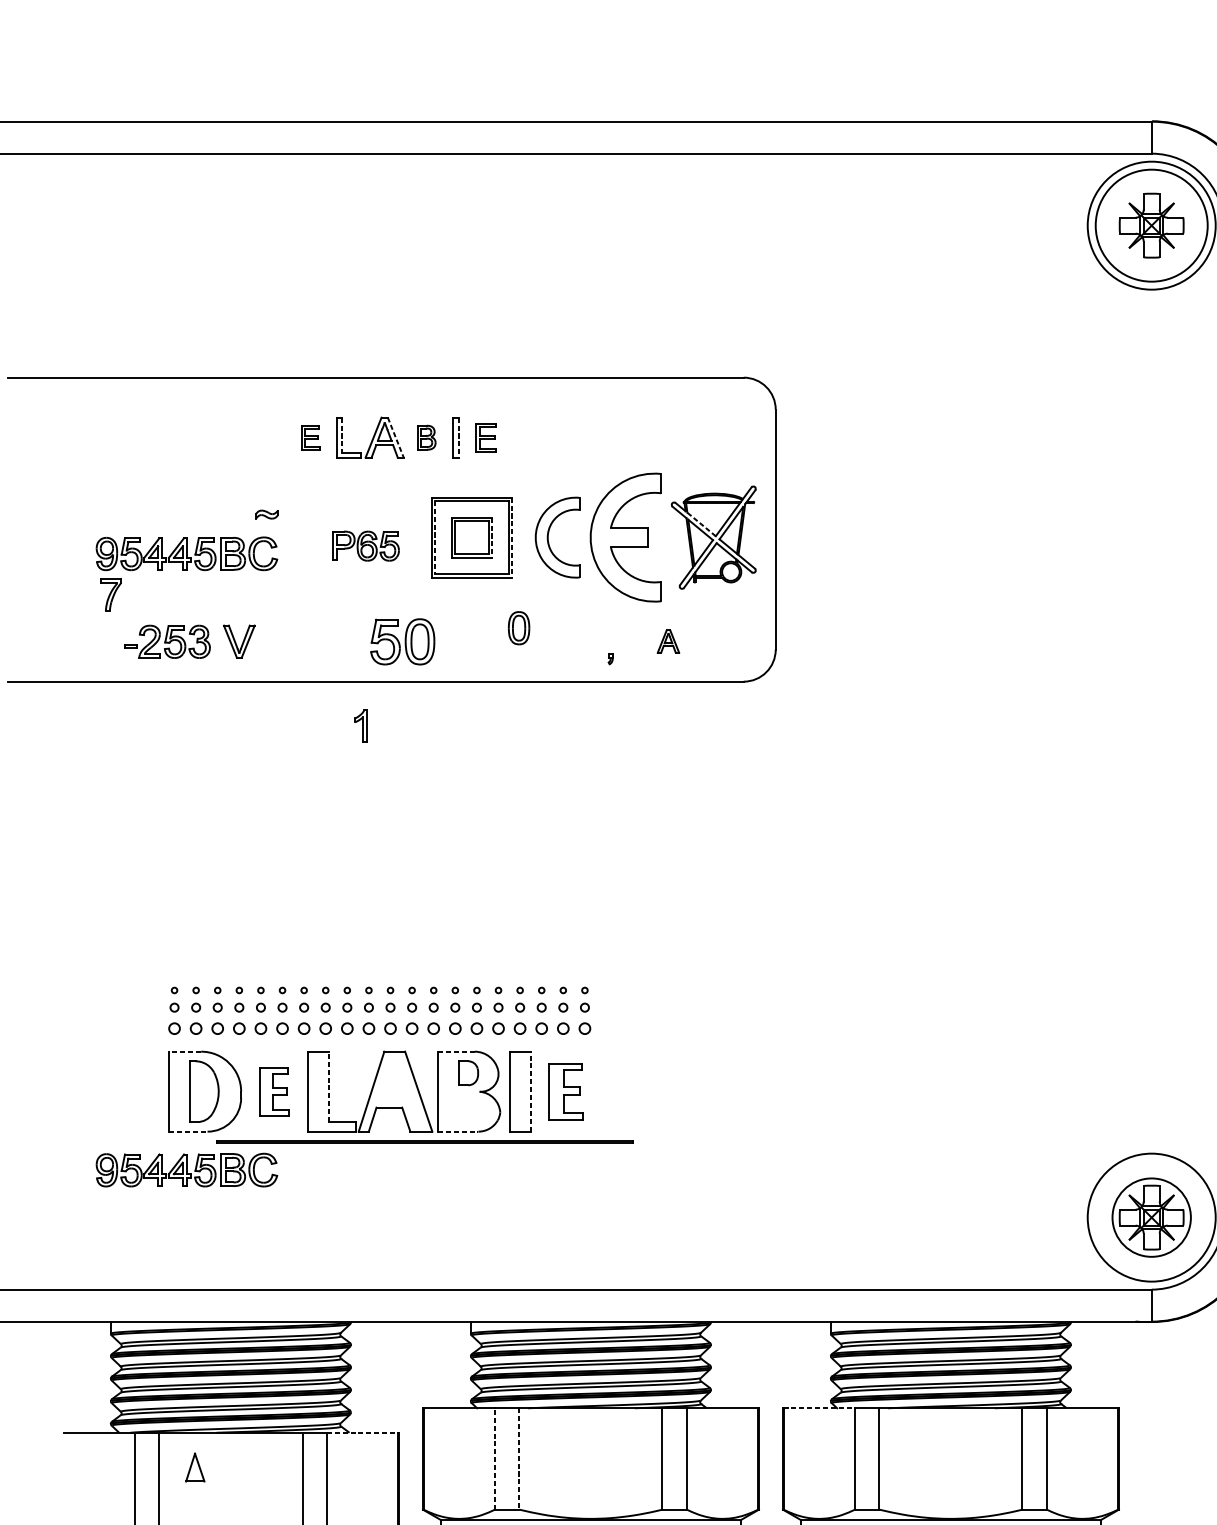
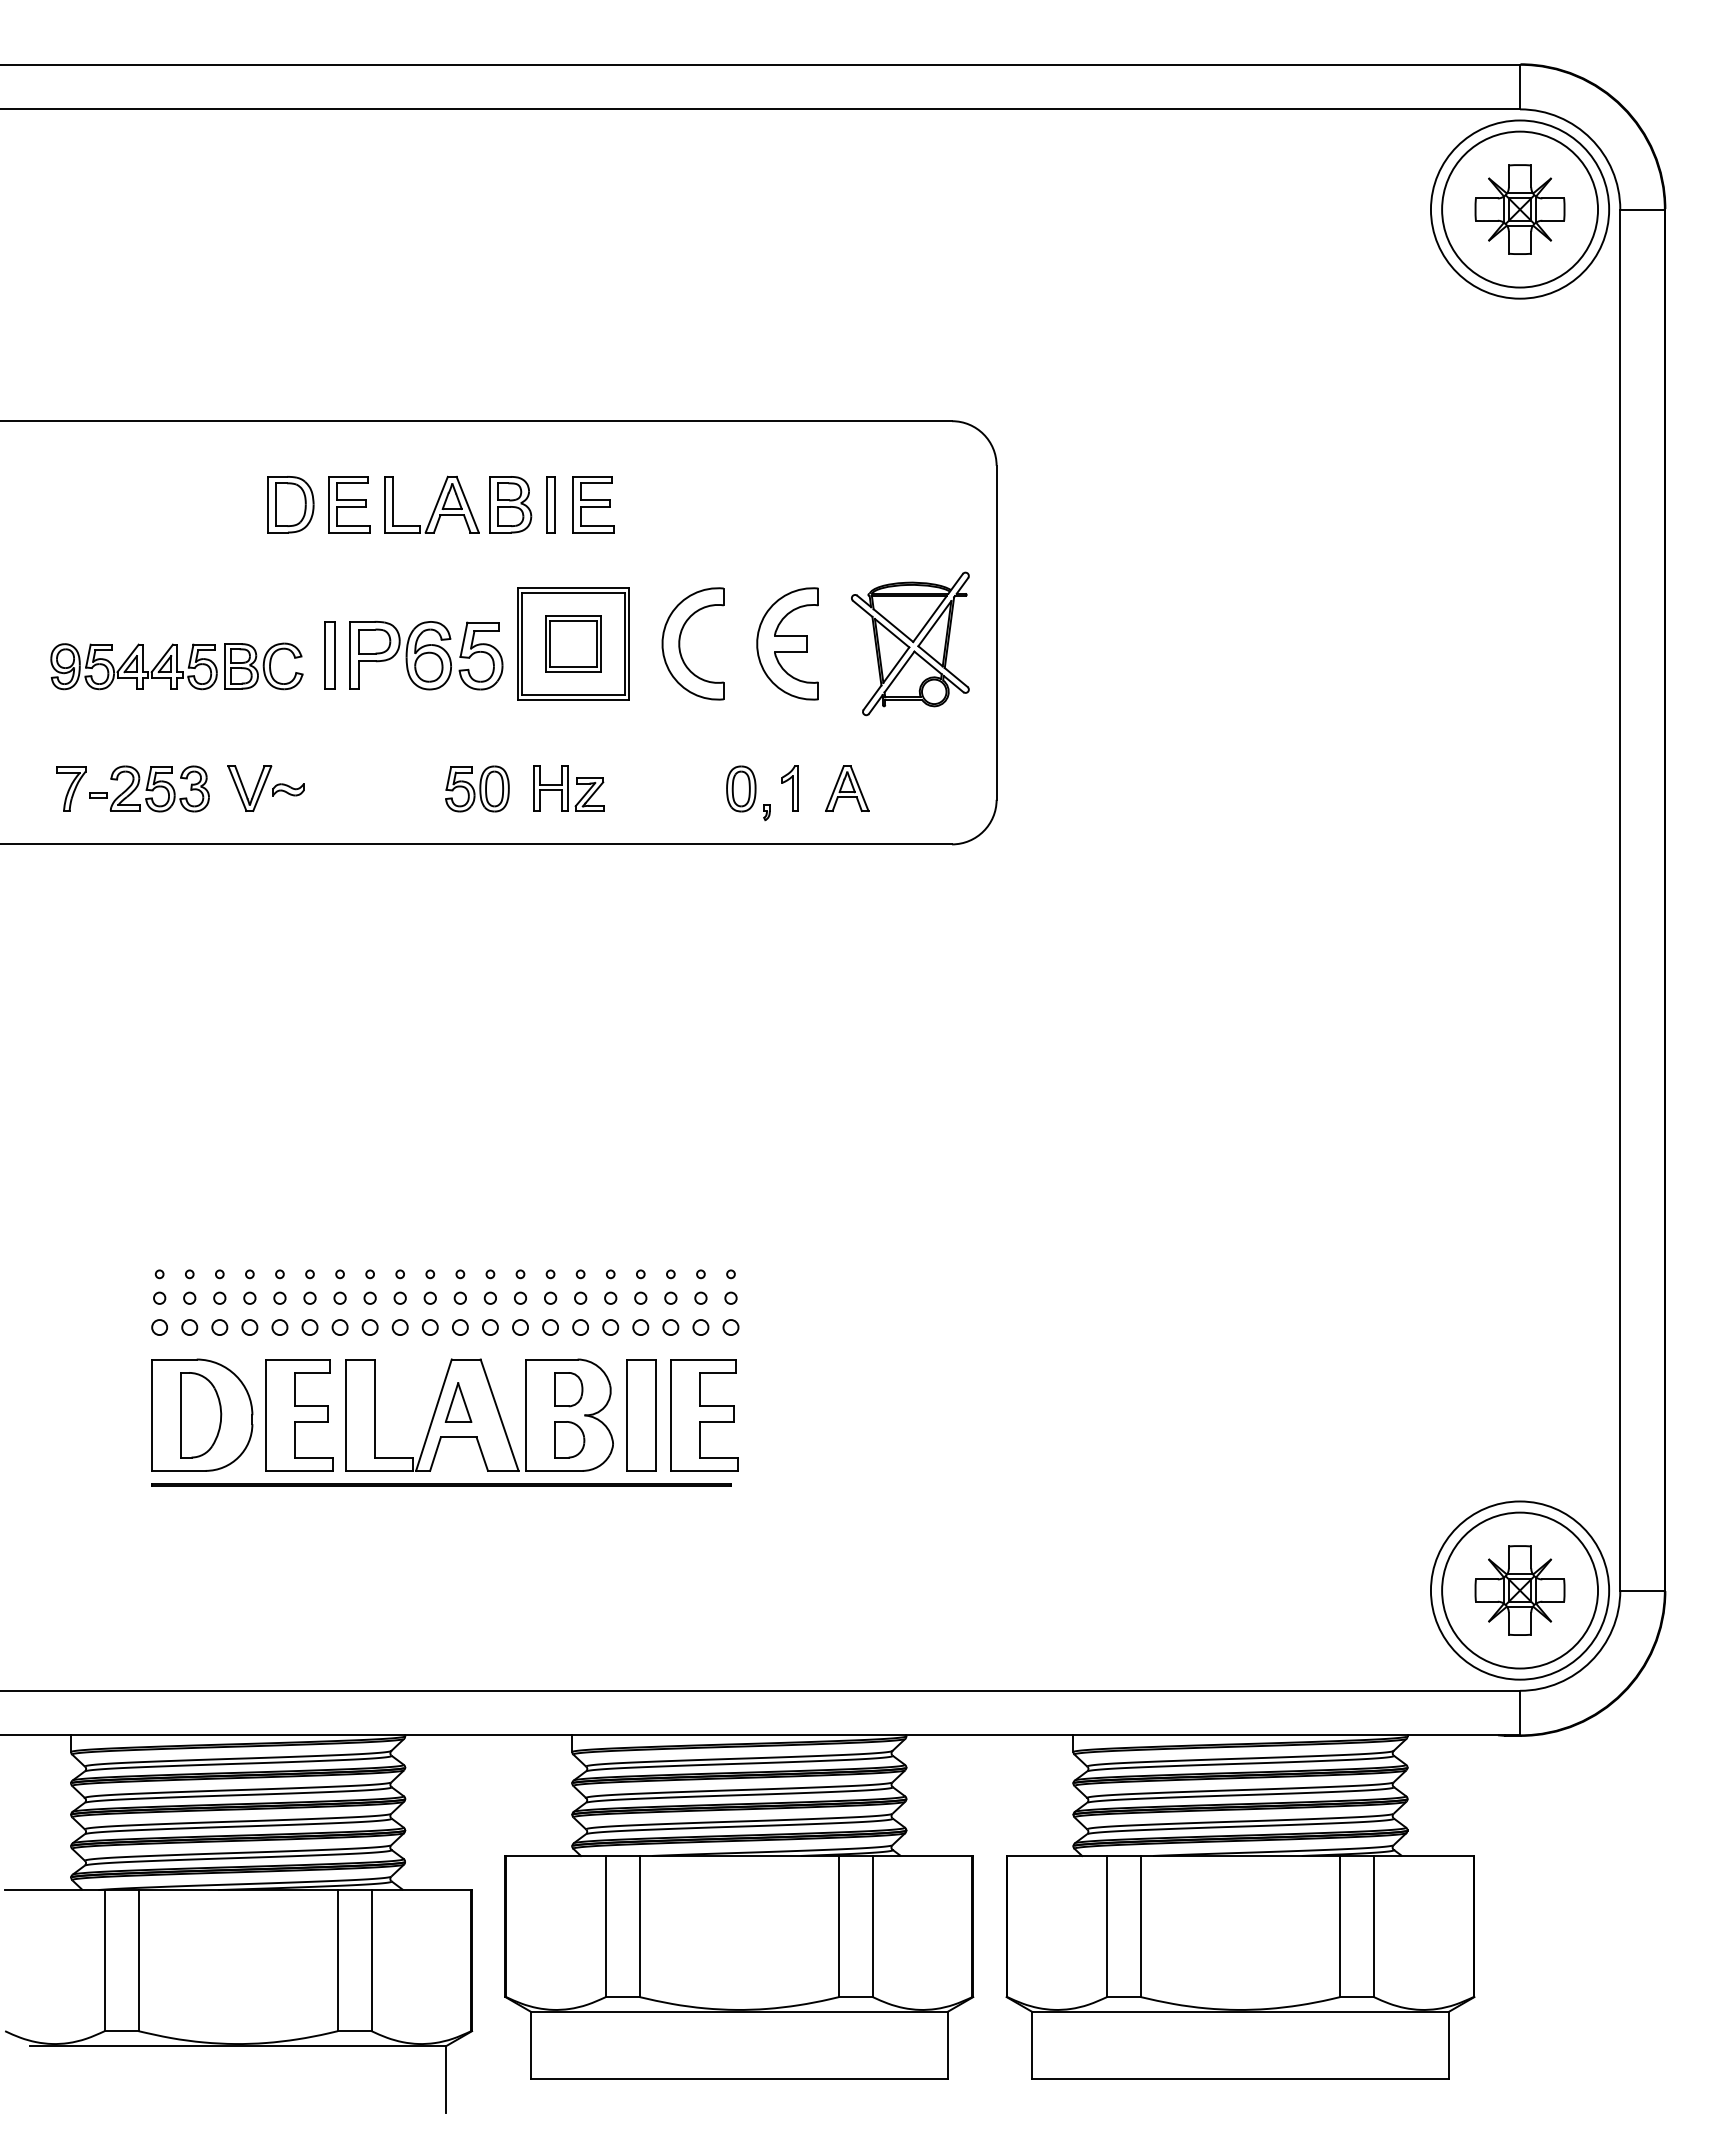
line: (342, 435) -> (393, 501), dashed -> solid
part: (268, 437) -> (290, 504), added
part: (310, 437) -> (349, 504), size x1.67
line: (395, 437) -> (467, 504), dashed -> solid
part: (426, 437) -> (510, 504), size x1.67
line: (458, 437) -> (555, 504), dashed -> solid
part: (486, 437) -> (593, 504), size x1.43
part: (267, 514) -> (288, 789), moved
line: (701, 524) -> (893, 625), dashed -> solid
line: (491, 537) -> (601, 643), dashed -> solid
line: (512, 537) -> (629, 643), dashed -> solid
part: (625, 537) -> (787, 643), size x0.62
line: (435, 538) -> (522, 644), dashed -> solid
part: (296, 545) -> (329, 655), added
part: (366, 545) -> (426, 655), size x1.67
part: (111, 594) -> (71, 788), moved
part: (519, 627) -> (741, 788), moved
part: (402, 641) -> (477, 788), size x0.71
part: (468, 641) -> (568, 788), added
part: (668, 641) -> (847, 788), size x1.43
part: (360, 726) -> (789, 788), moved
line: (184, 1051) -> (173, 1359), dashed -> solid
line: (455, 1051) -> (551, 1359), dashed -> solid
line: (328, 1086) -> (374, 1408), dashed -> solid
part: (274, 1091) -> (299, 1415), size x1.67
line: (530, 1091) -> (655, 1415), dashed -> solid
part: (565, 1091) -> (704, 1415), size x1.43
part: (468, 1109) -> (569, 1439), added
line: (188, 1131) -> (178, 1470), dashed -> solid
line: (458, 1131) -> (555, 1470), dashed -> solid
line: (424, 1141) -> (441, 1484), moved
part: (186, 1170) -> (176, 1524), removed
circle: (1152, 1217) -> (1520, 1590), size x1.43
line: (819, 1407) -> (1057, 1855), dashed -> solid
line: (362, 1433) -> (421, 1890), dashed -> solid
line: (494, 1458) -> (605, 1926), dashed -> solid
line: (519, 1458) -> (639, 1926), dashed -> solid
part: (195, 1467) -> (458, 1402), moved

